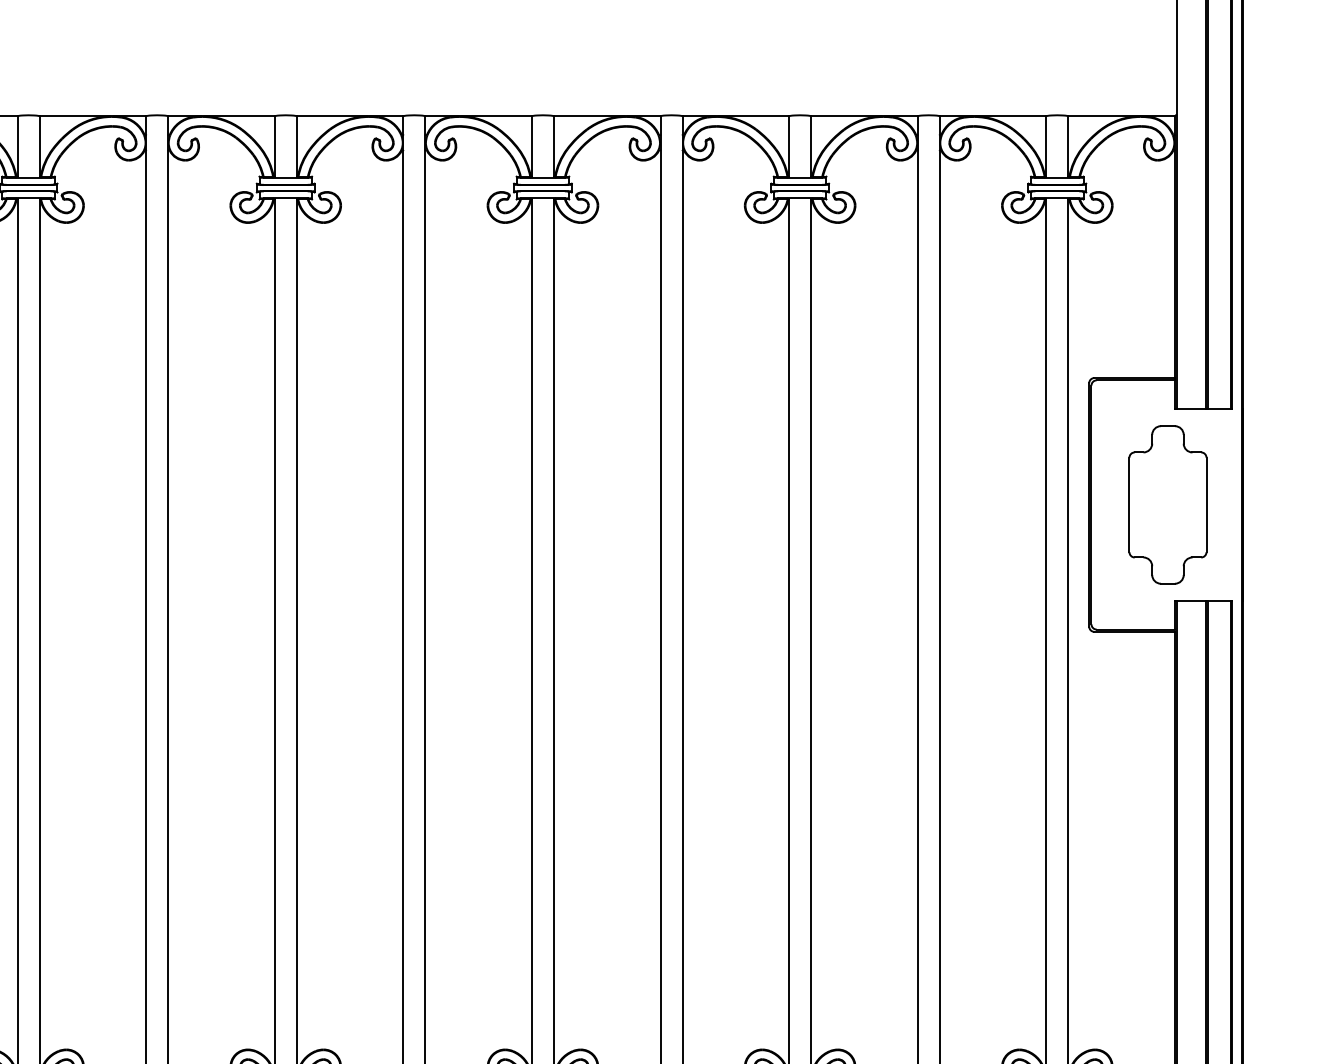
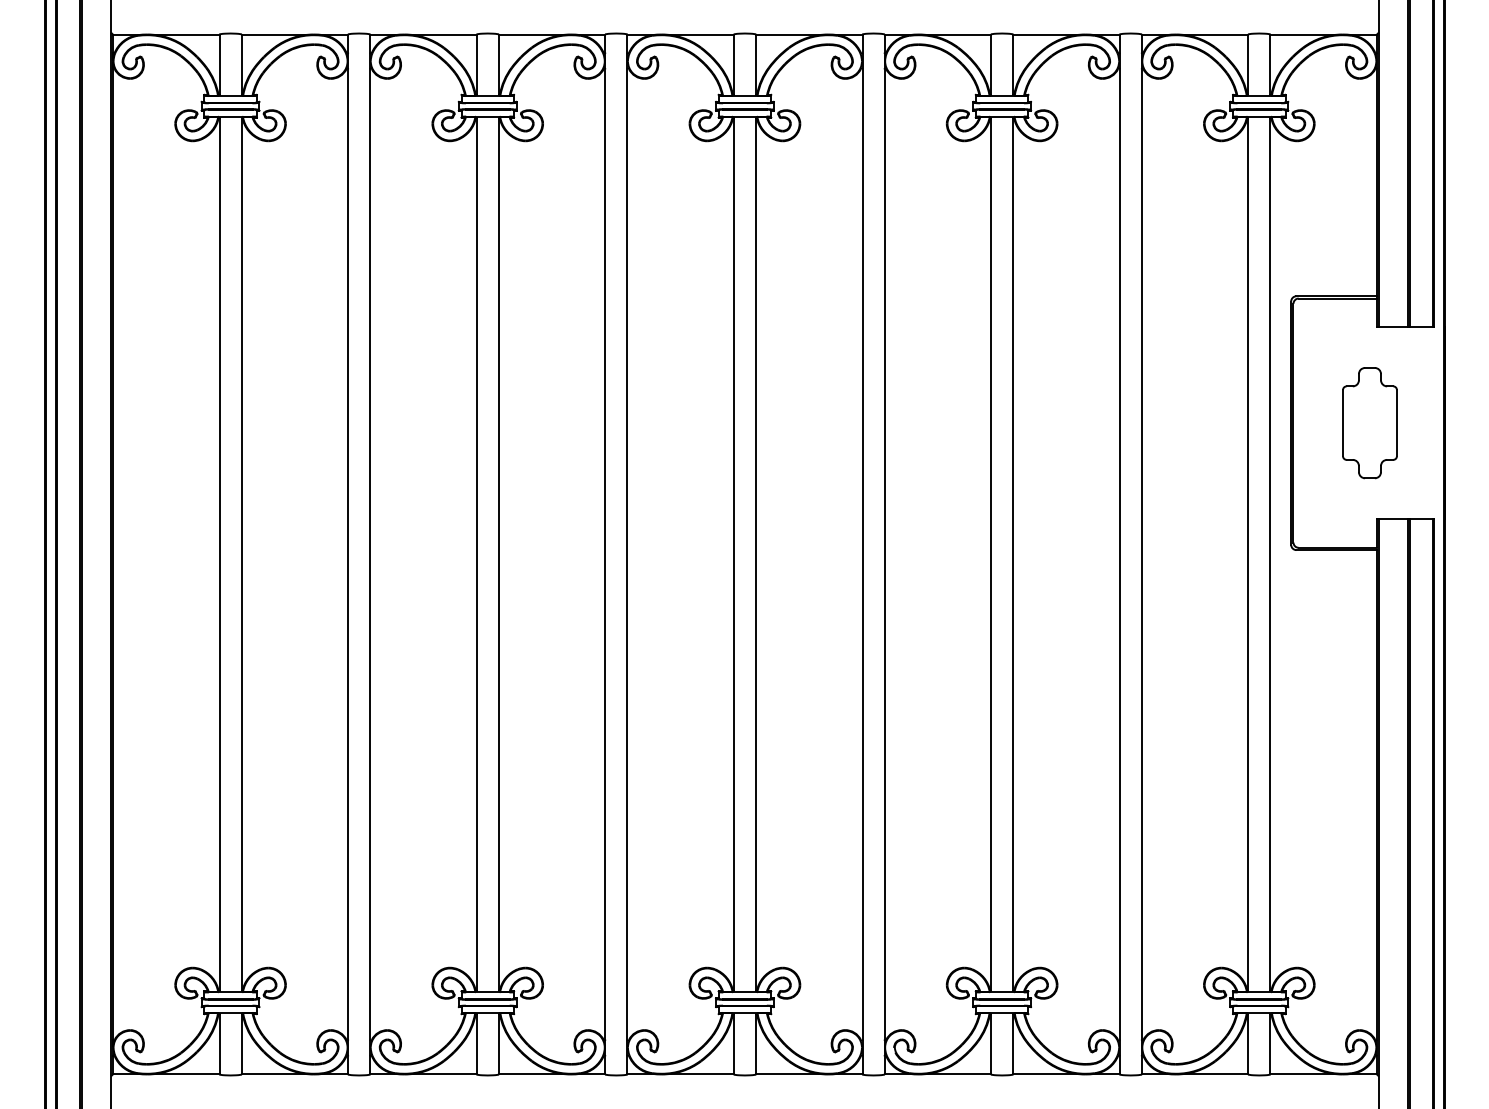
part: (1167, 504) -> (1369, 422), size x0.7

